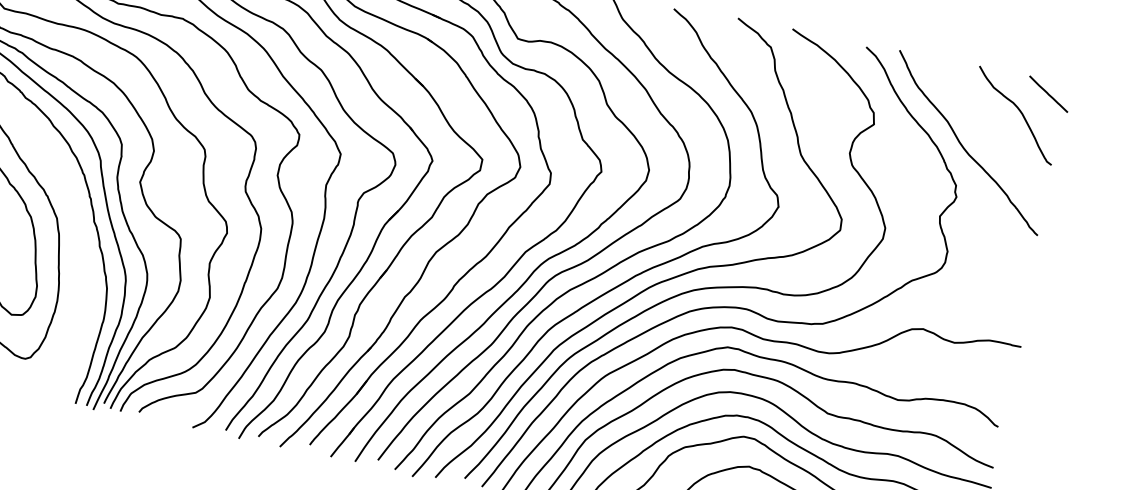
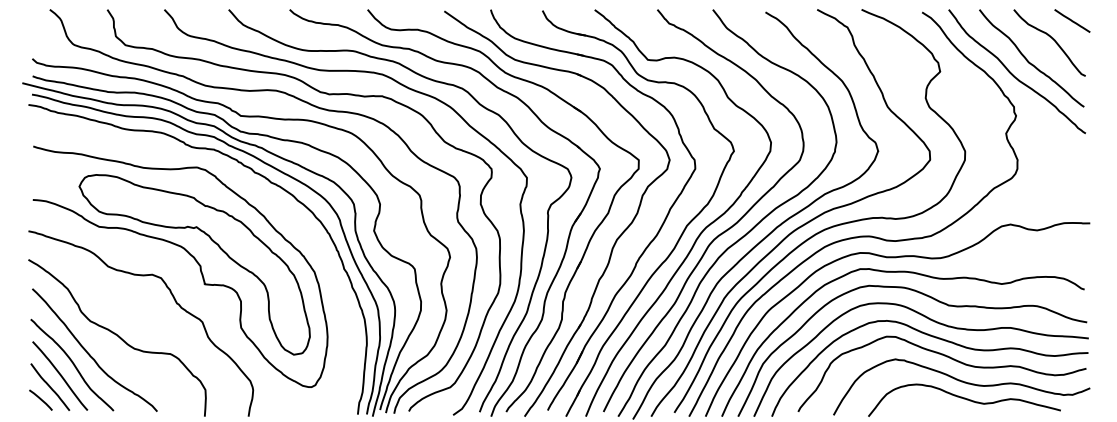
curve: (985, 132) -> (1028, 60), added

